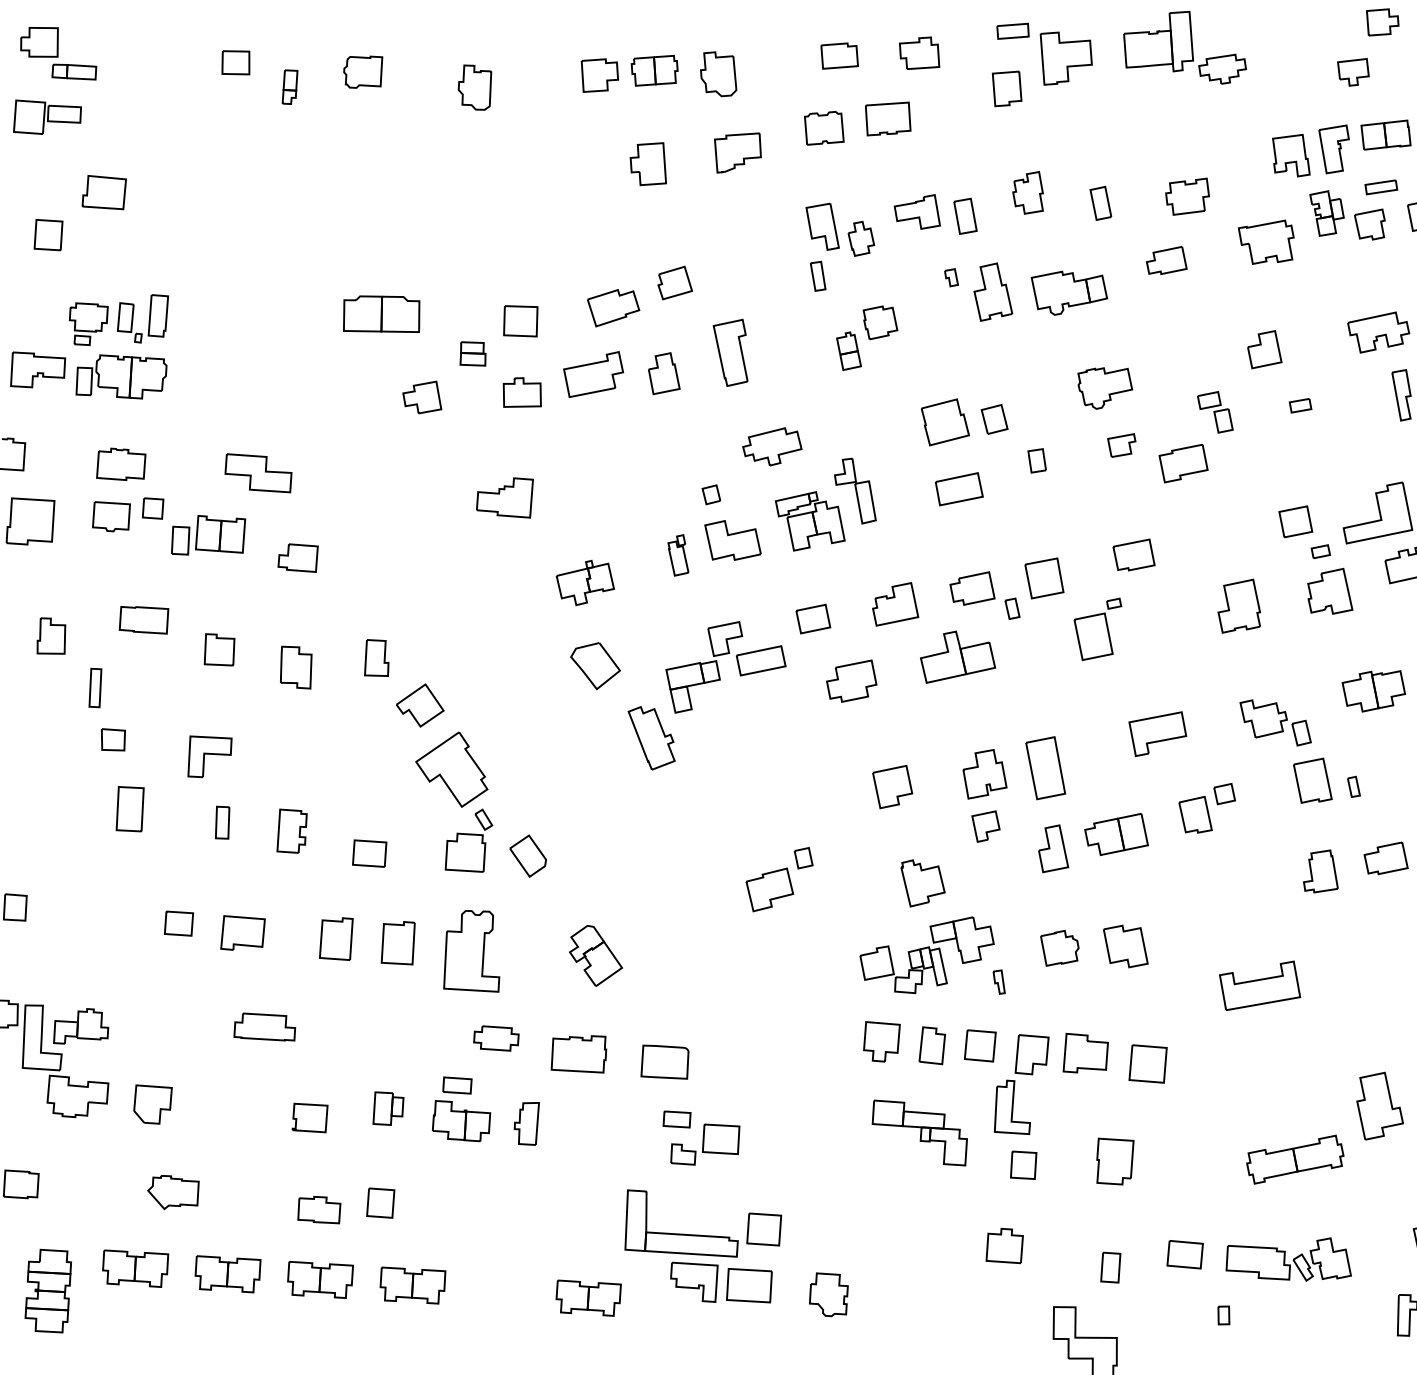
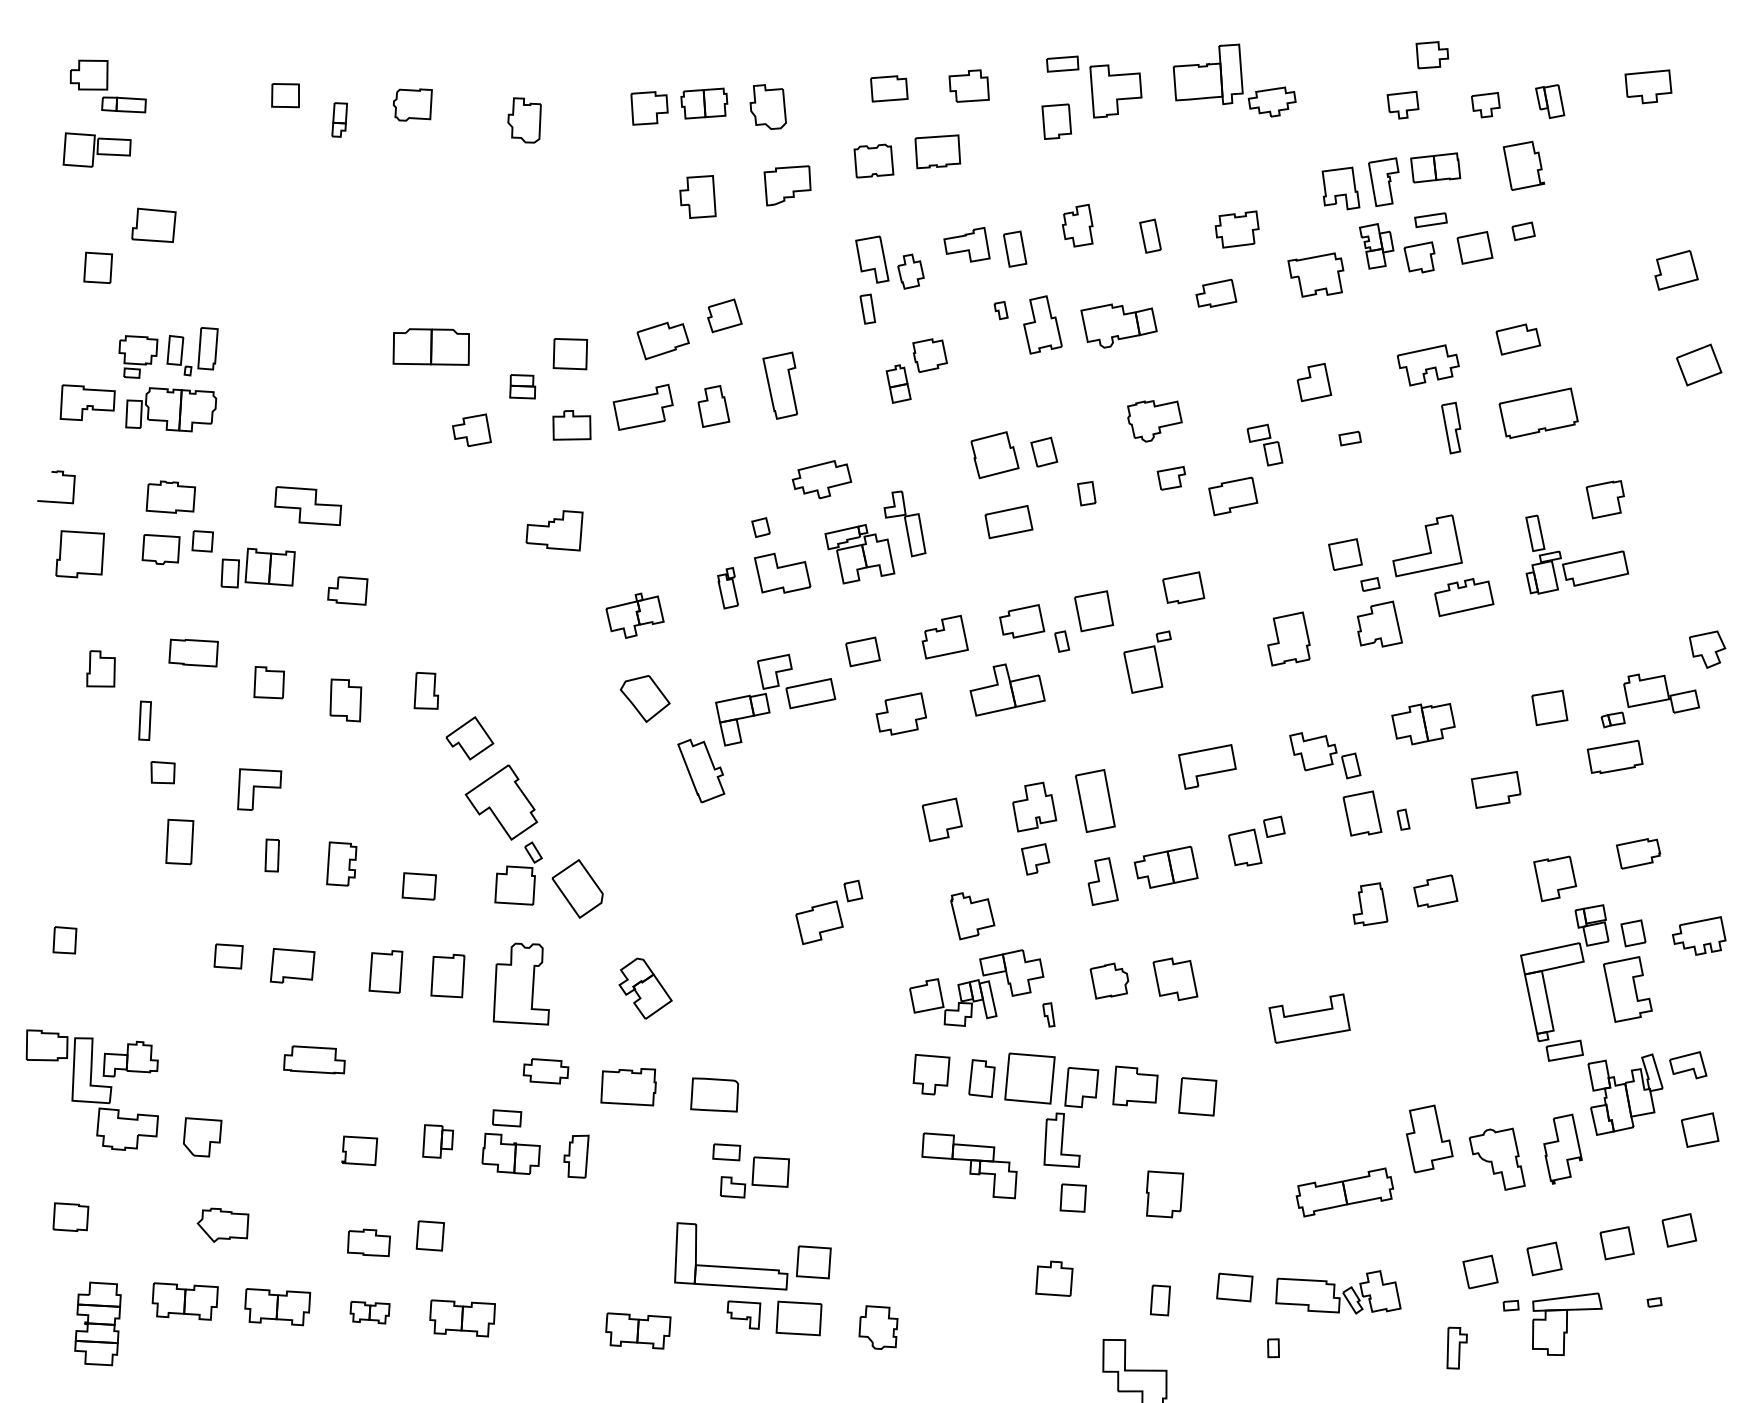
part: (527, 855) -> (577, 888), size x1.4
part: (979, 1045) -> (1029, 1078), size x1.6
part: (319, 1279) -> (369, 1312), size x0.6
part: (693, 1281) -> (743, 1314), size x0.7

